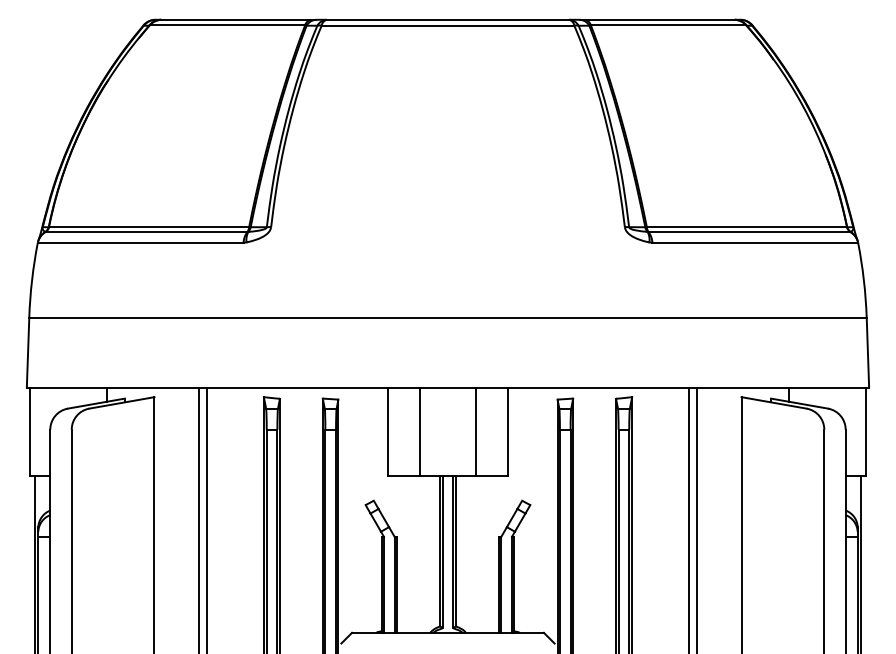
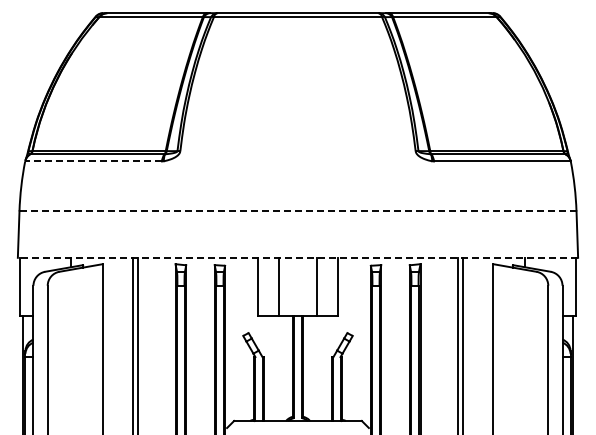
line: (140, 242) -> (93, 161), solid -> dashed
line: (448, 317) -> (298, 211), solid -> dashed
line: (447, 387) -> (297, 257), solid -> dashed

